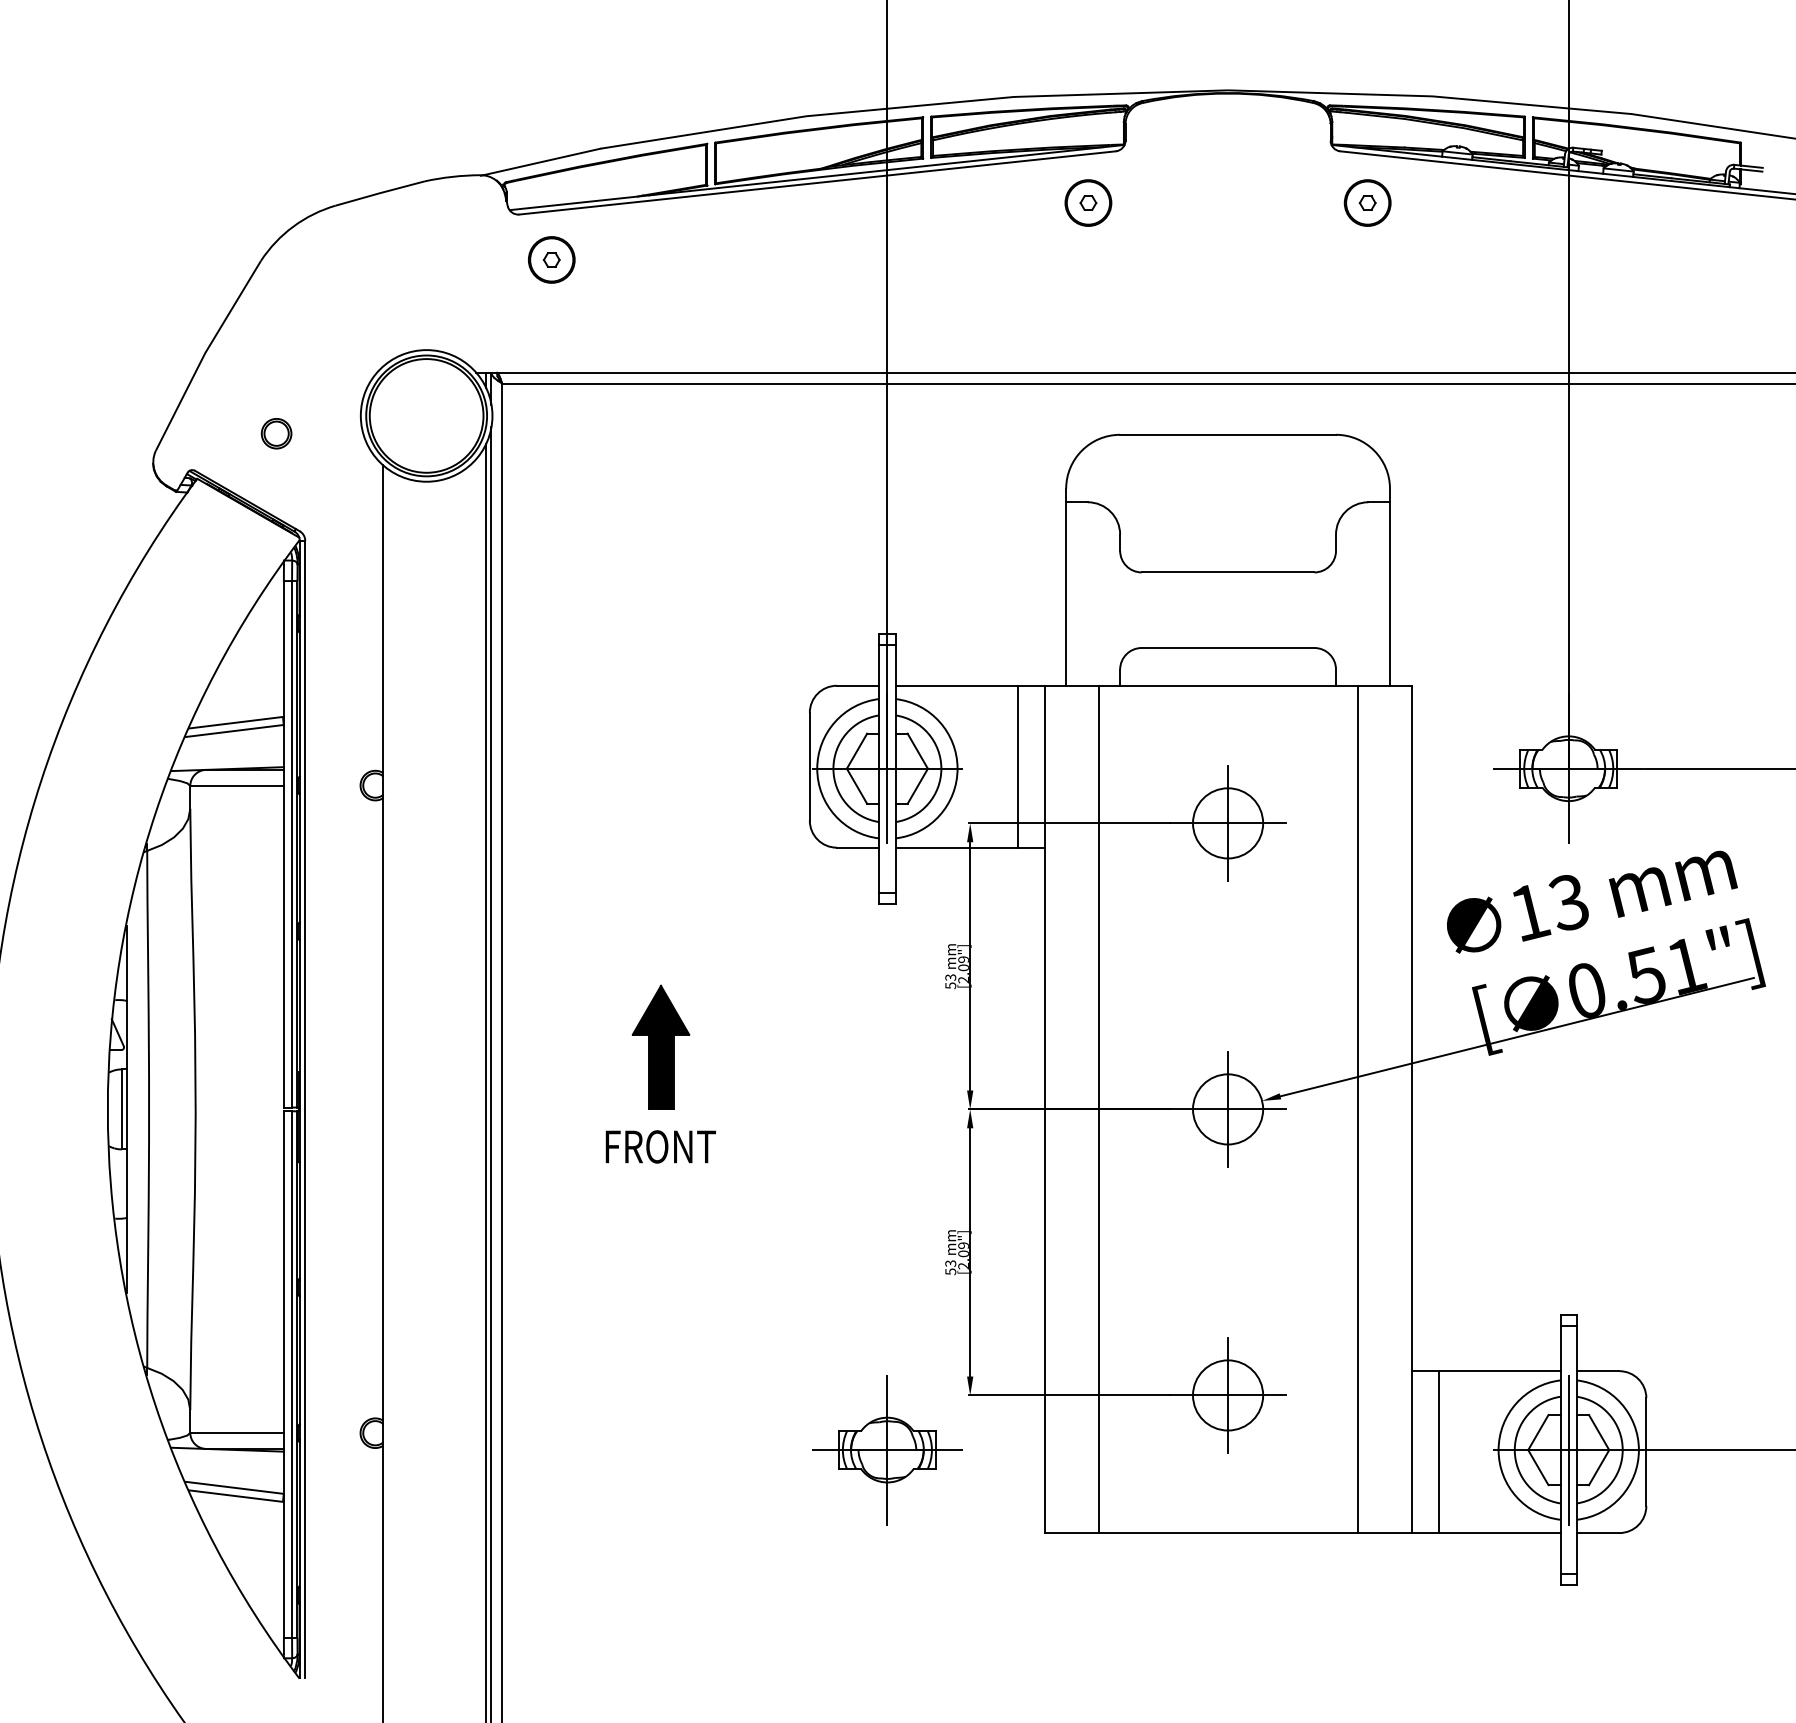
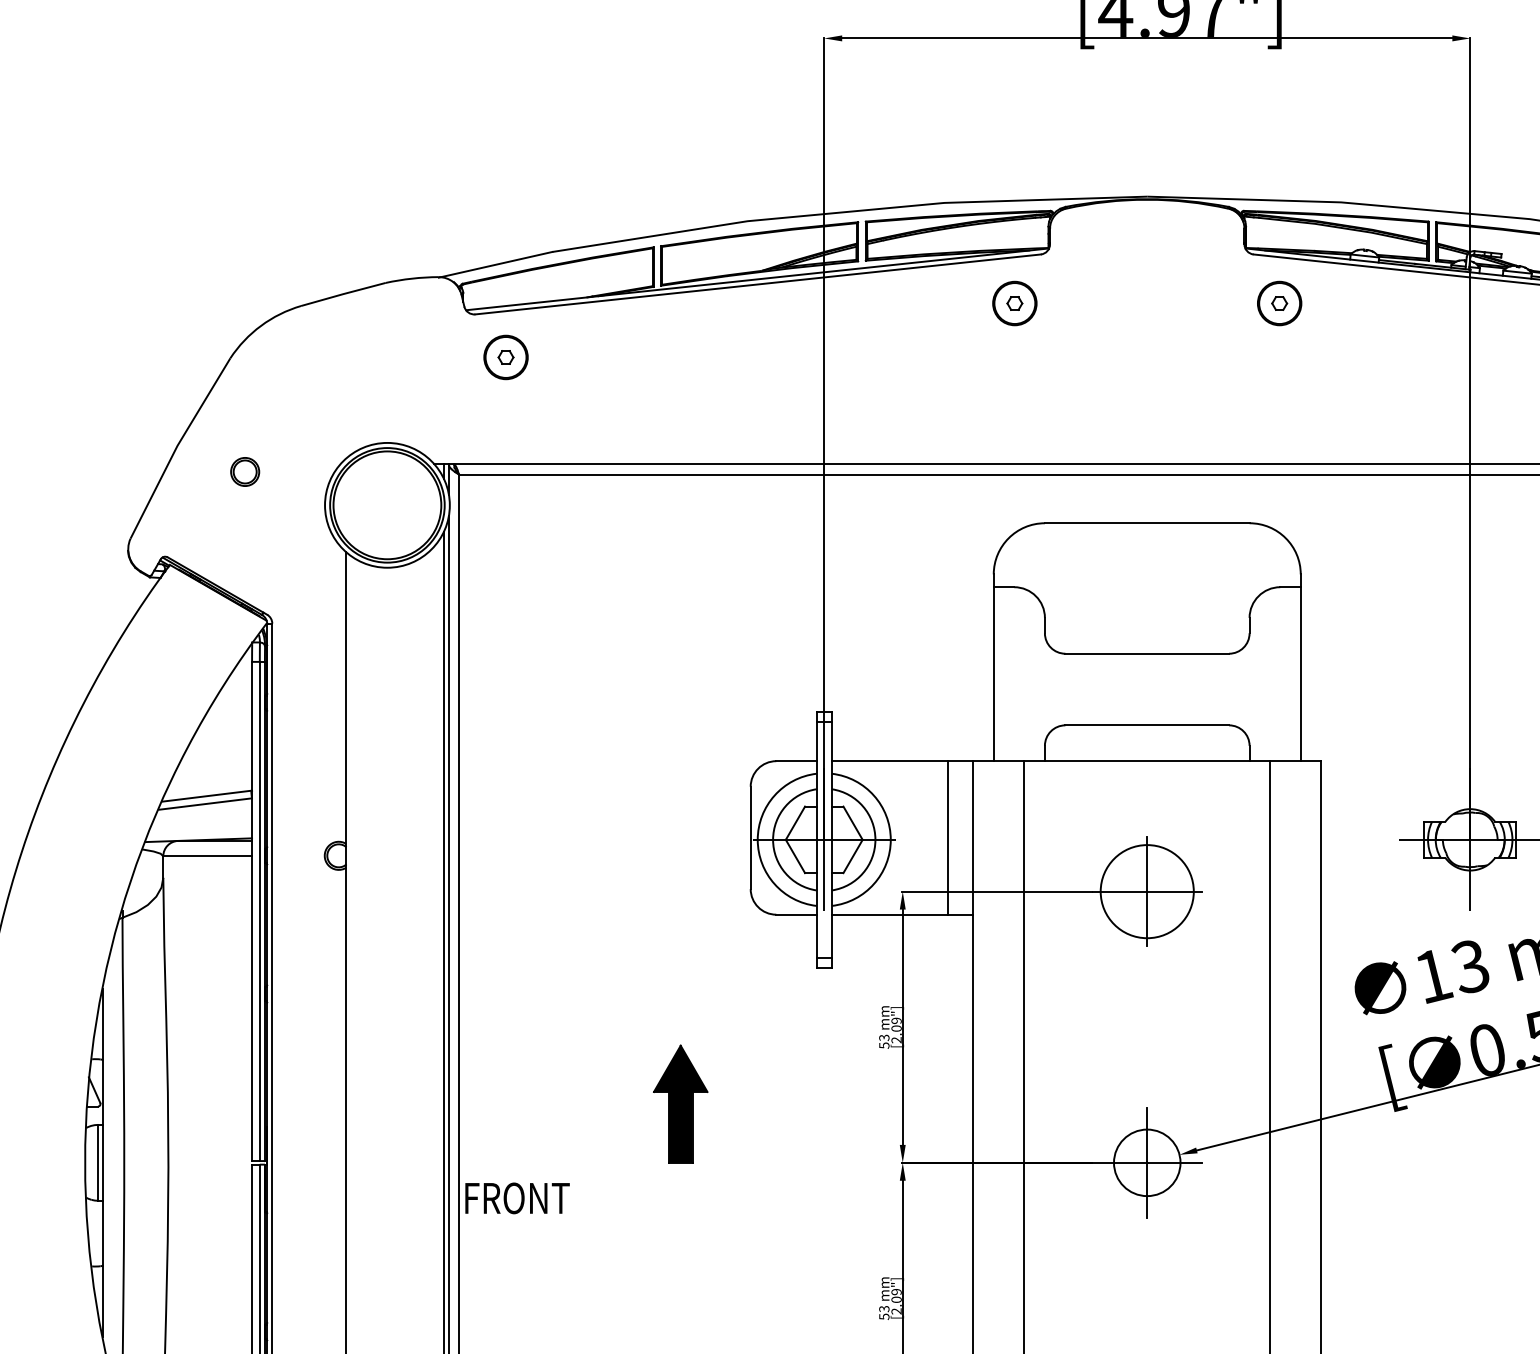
part: (276, 433) -> (245, 471), moved
circle: (1228, 823) -> (1147, 891), size x1.4
part: (660, 1046) -> (680, 1103), moved
text: (660, 1146) -> (517, 1197), moved

